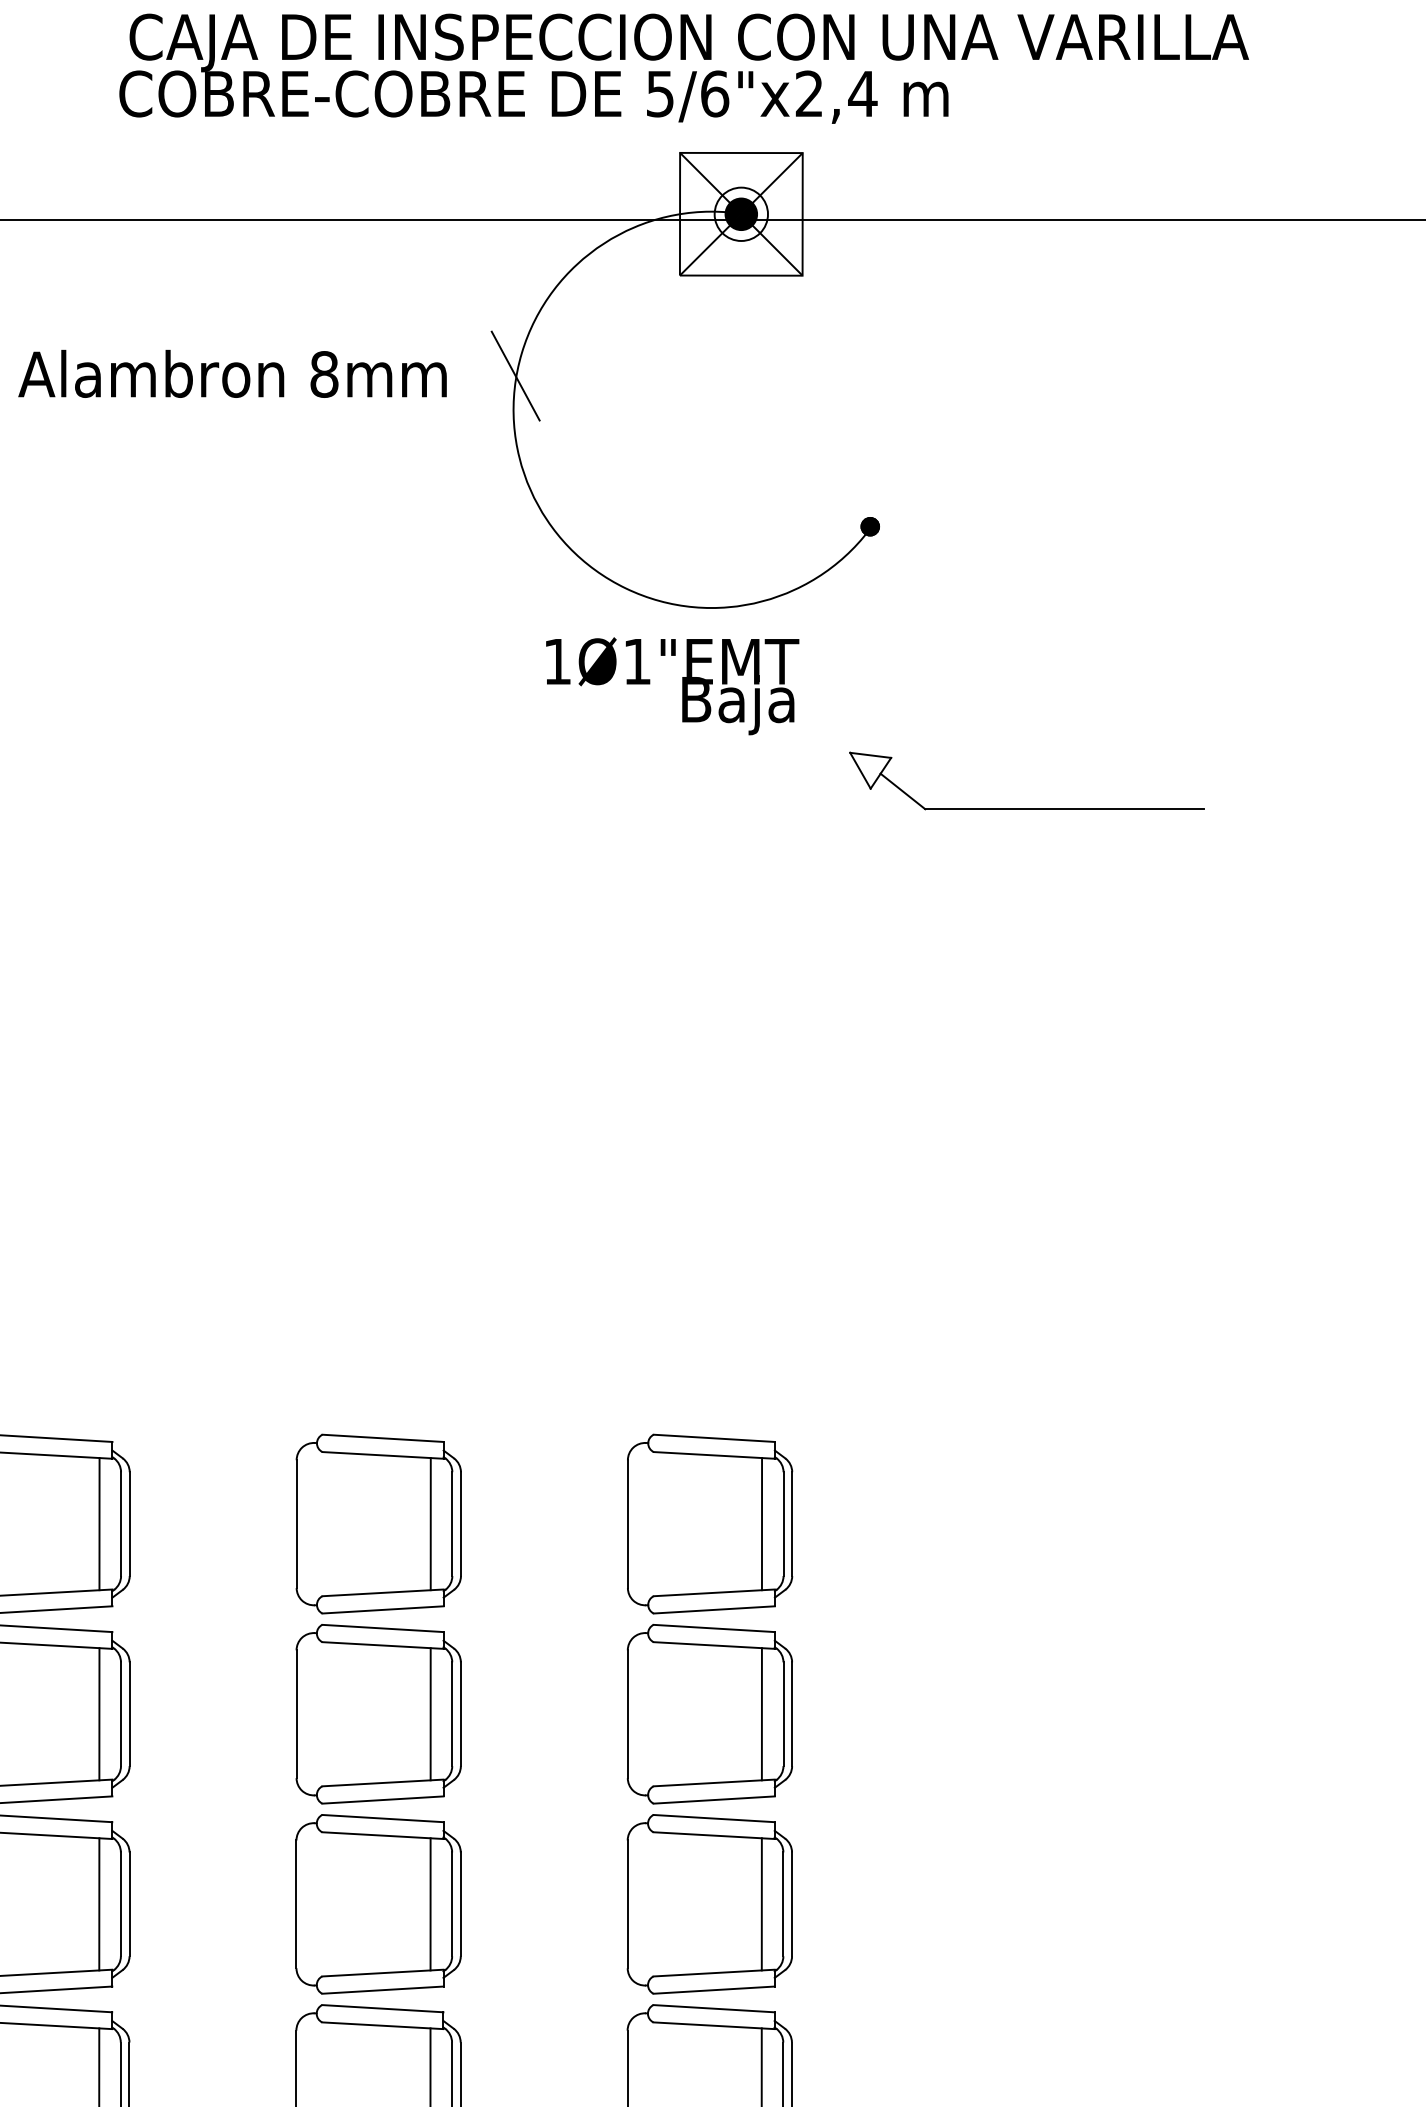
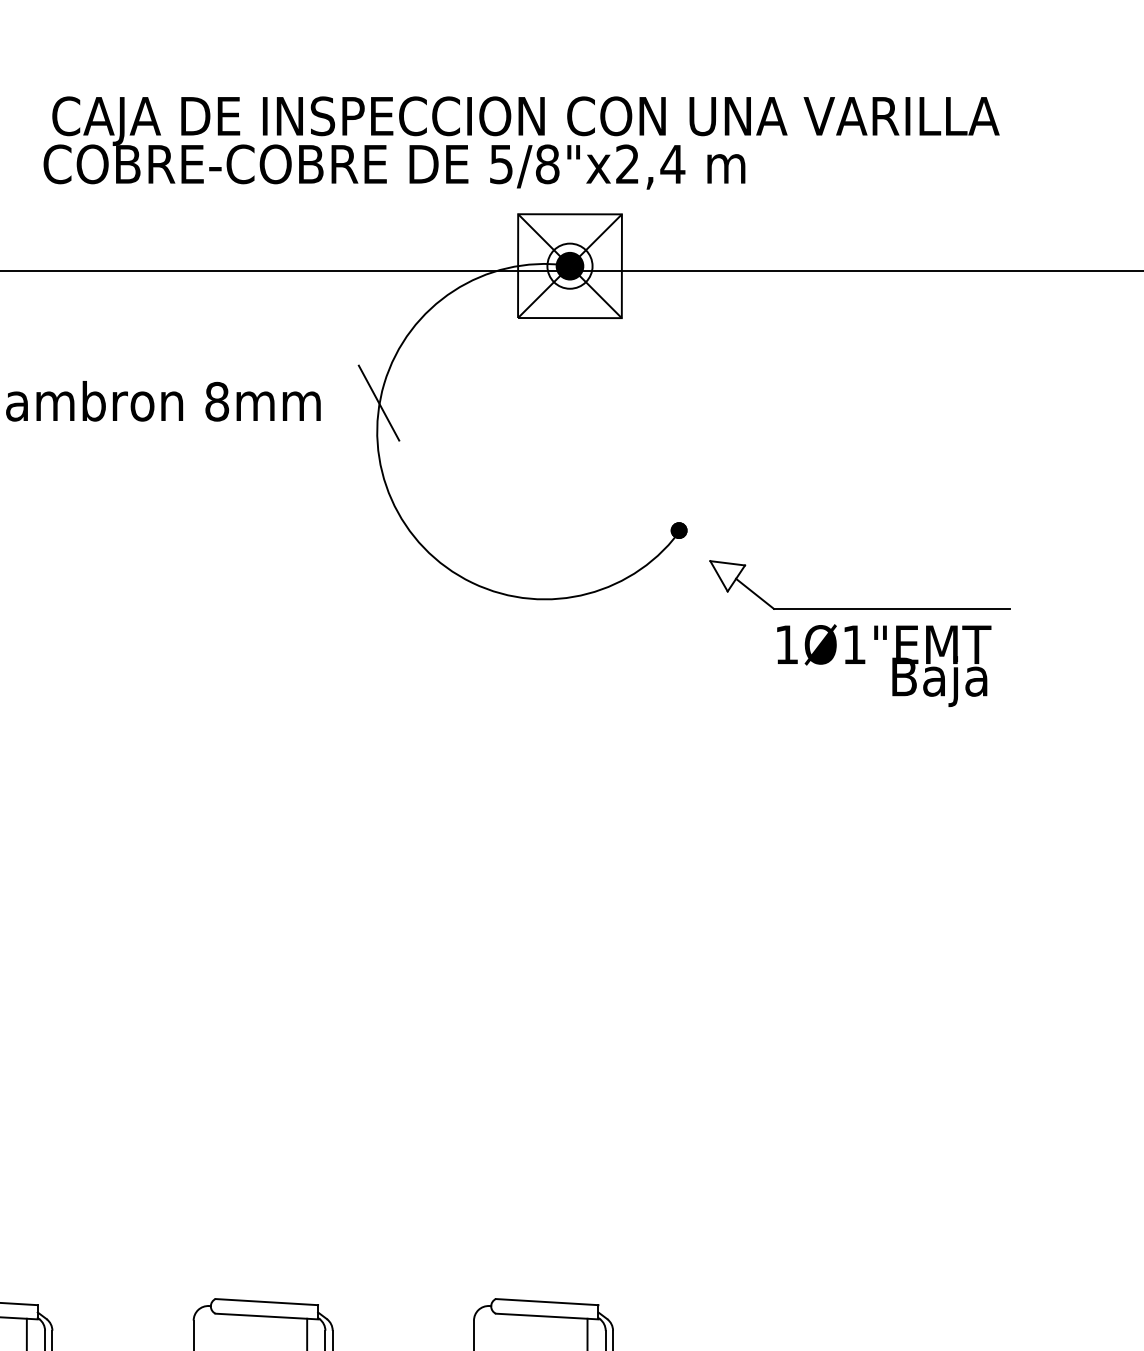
text: (715, 93) -> (548, 163), 5/6"x2,4 -> 5/8"x2,4
text: (672, 686) -> (884, 665), moved
part: (1026, 808) -> (859, 608), moved

